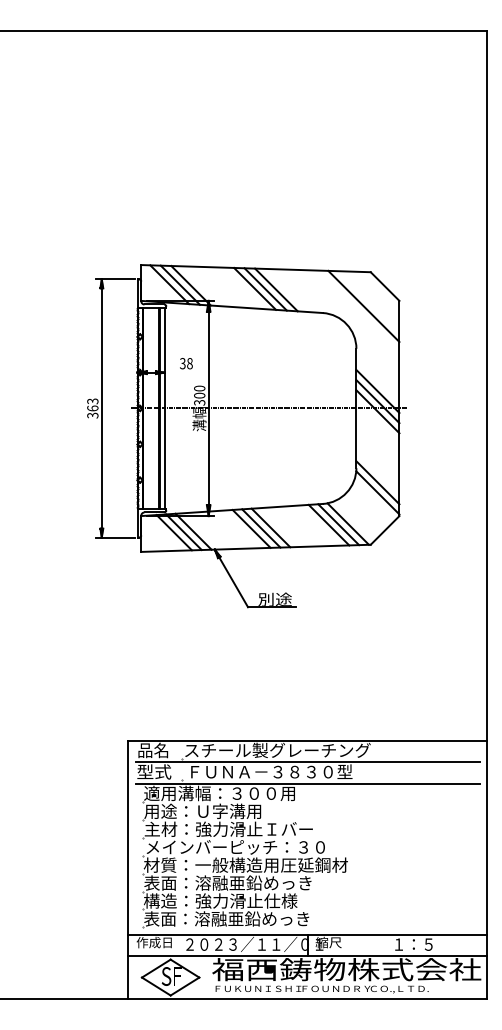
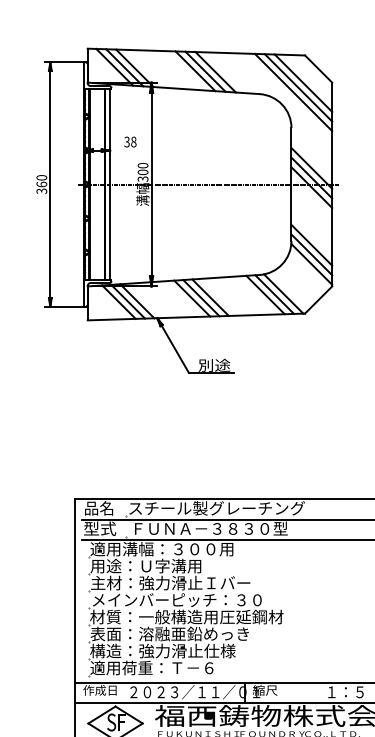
line: (368, 301) -> (302, 83), added
line: (358, 311) -> (293, 92), added
text: (92, 401) -> (41, 177), 363 -> 360
line: (377, 472) -> (311, 245), added
text: (226, 918) -> (168, 667), 表面：溶融亜鉛めっき -> 適用荷重：Ｔ－６

